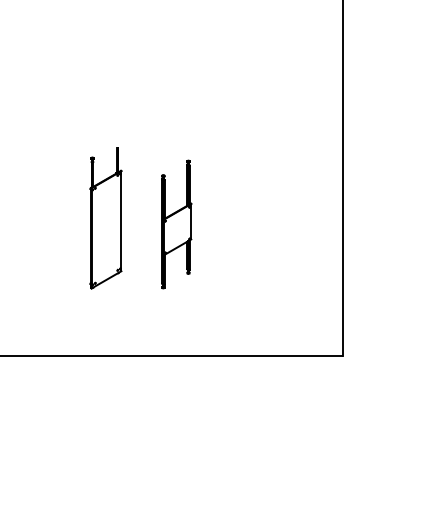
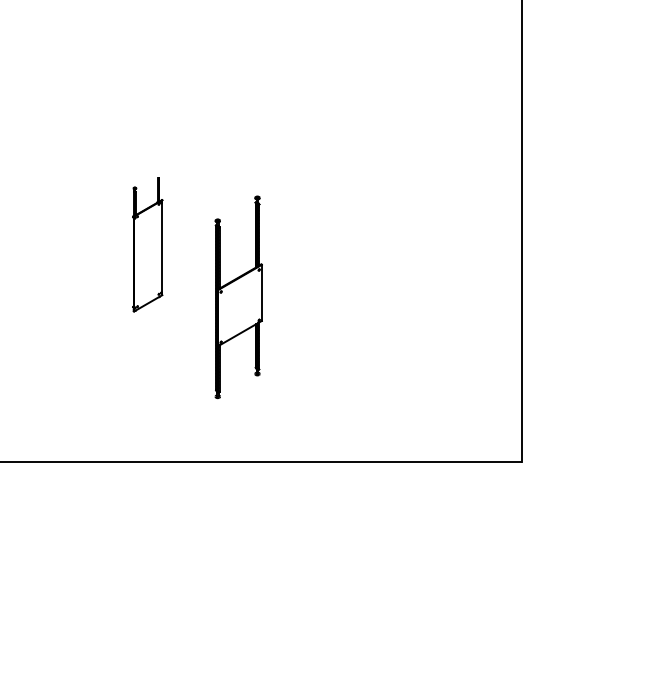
part: (105, 218) -> (146, 245), size x0.6
part: (176, 224) -> (238, 297), moved

